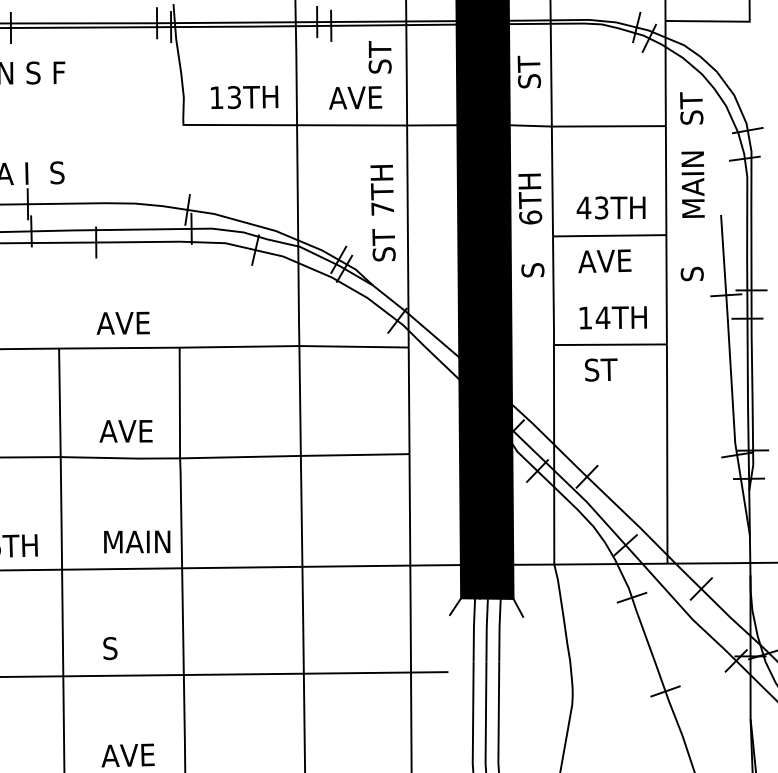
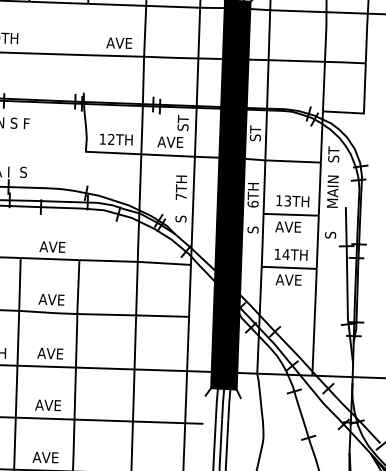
text: (234, 97) -> (111, 139), 13TH -> 12TH
text: (582, 207) -> (278, 200), 43TH -> 13TH
text: (382, 236) -> (180, 210), ST -> S
text: (609, 368) -> (288, 279), ST -> AVE
text: (134, 541) -> (53, 353), MAIN -> AVE
text: (127, 648) -> (47, 405), S -> AVE

